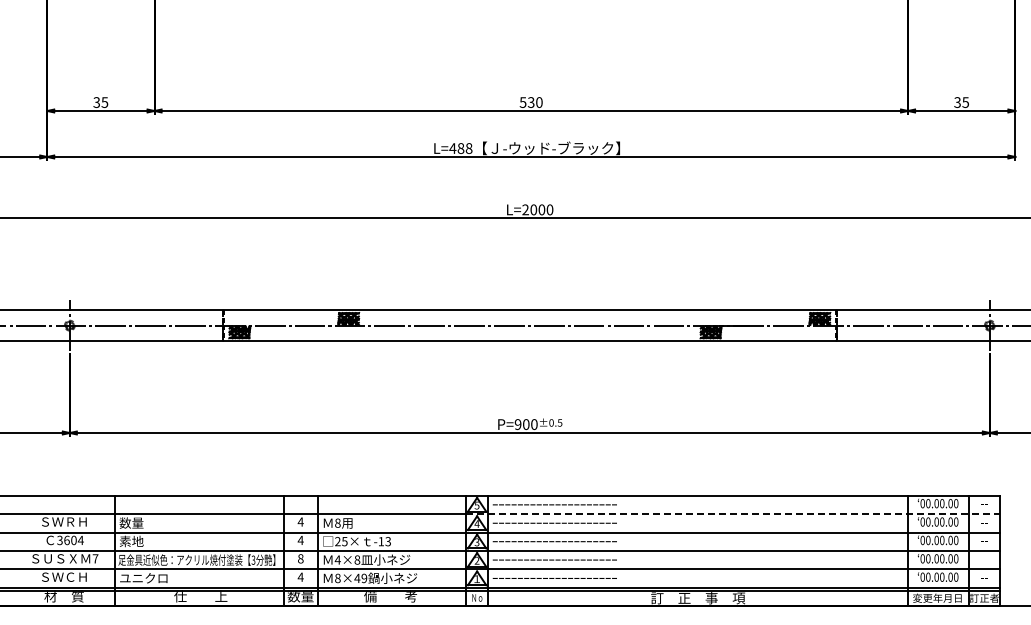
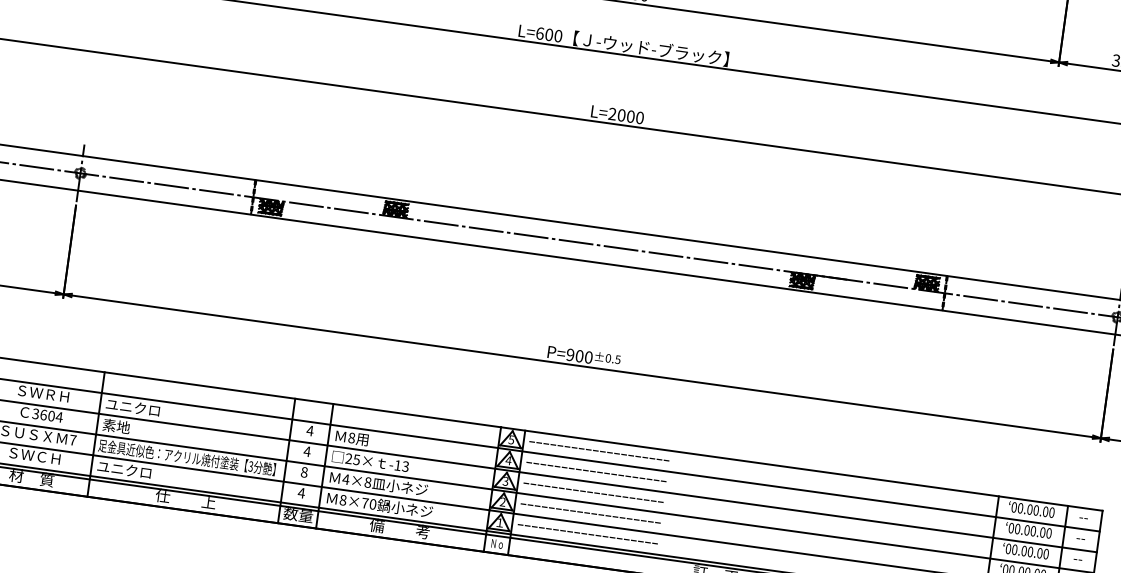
text: (460, 148) -> (548, 34), L=488 -> L=600
line: (733, 514) -> (799, 490), dashed -> solid
text: (143, 522) -> (132, 406), 数量 -> ユニクロ
text: (360, 578) -> (368, 503), 8×49 -> 8×70

